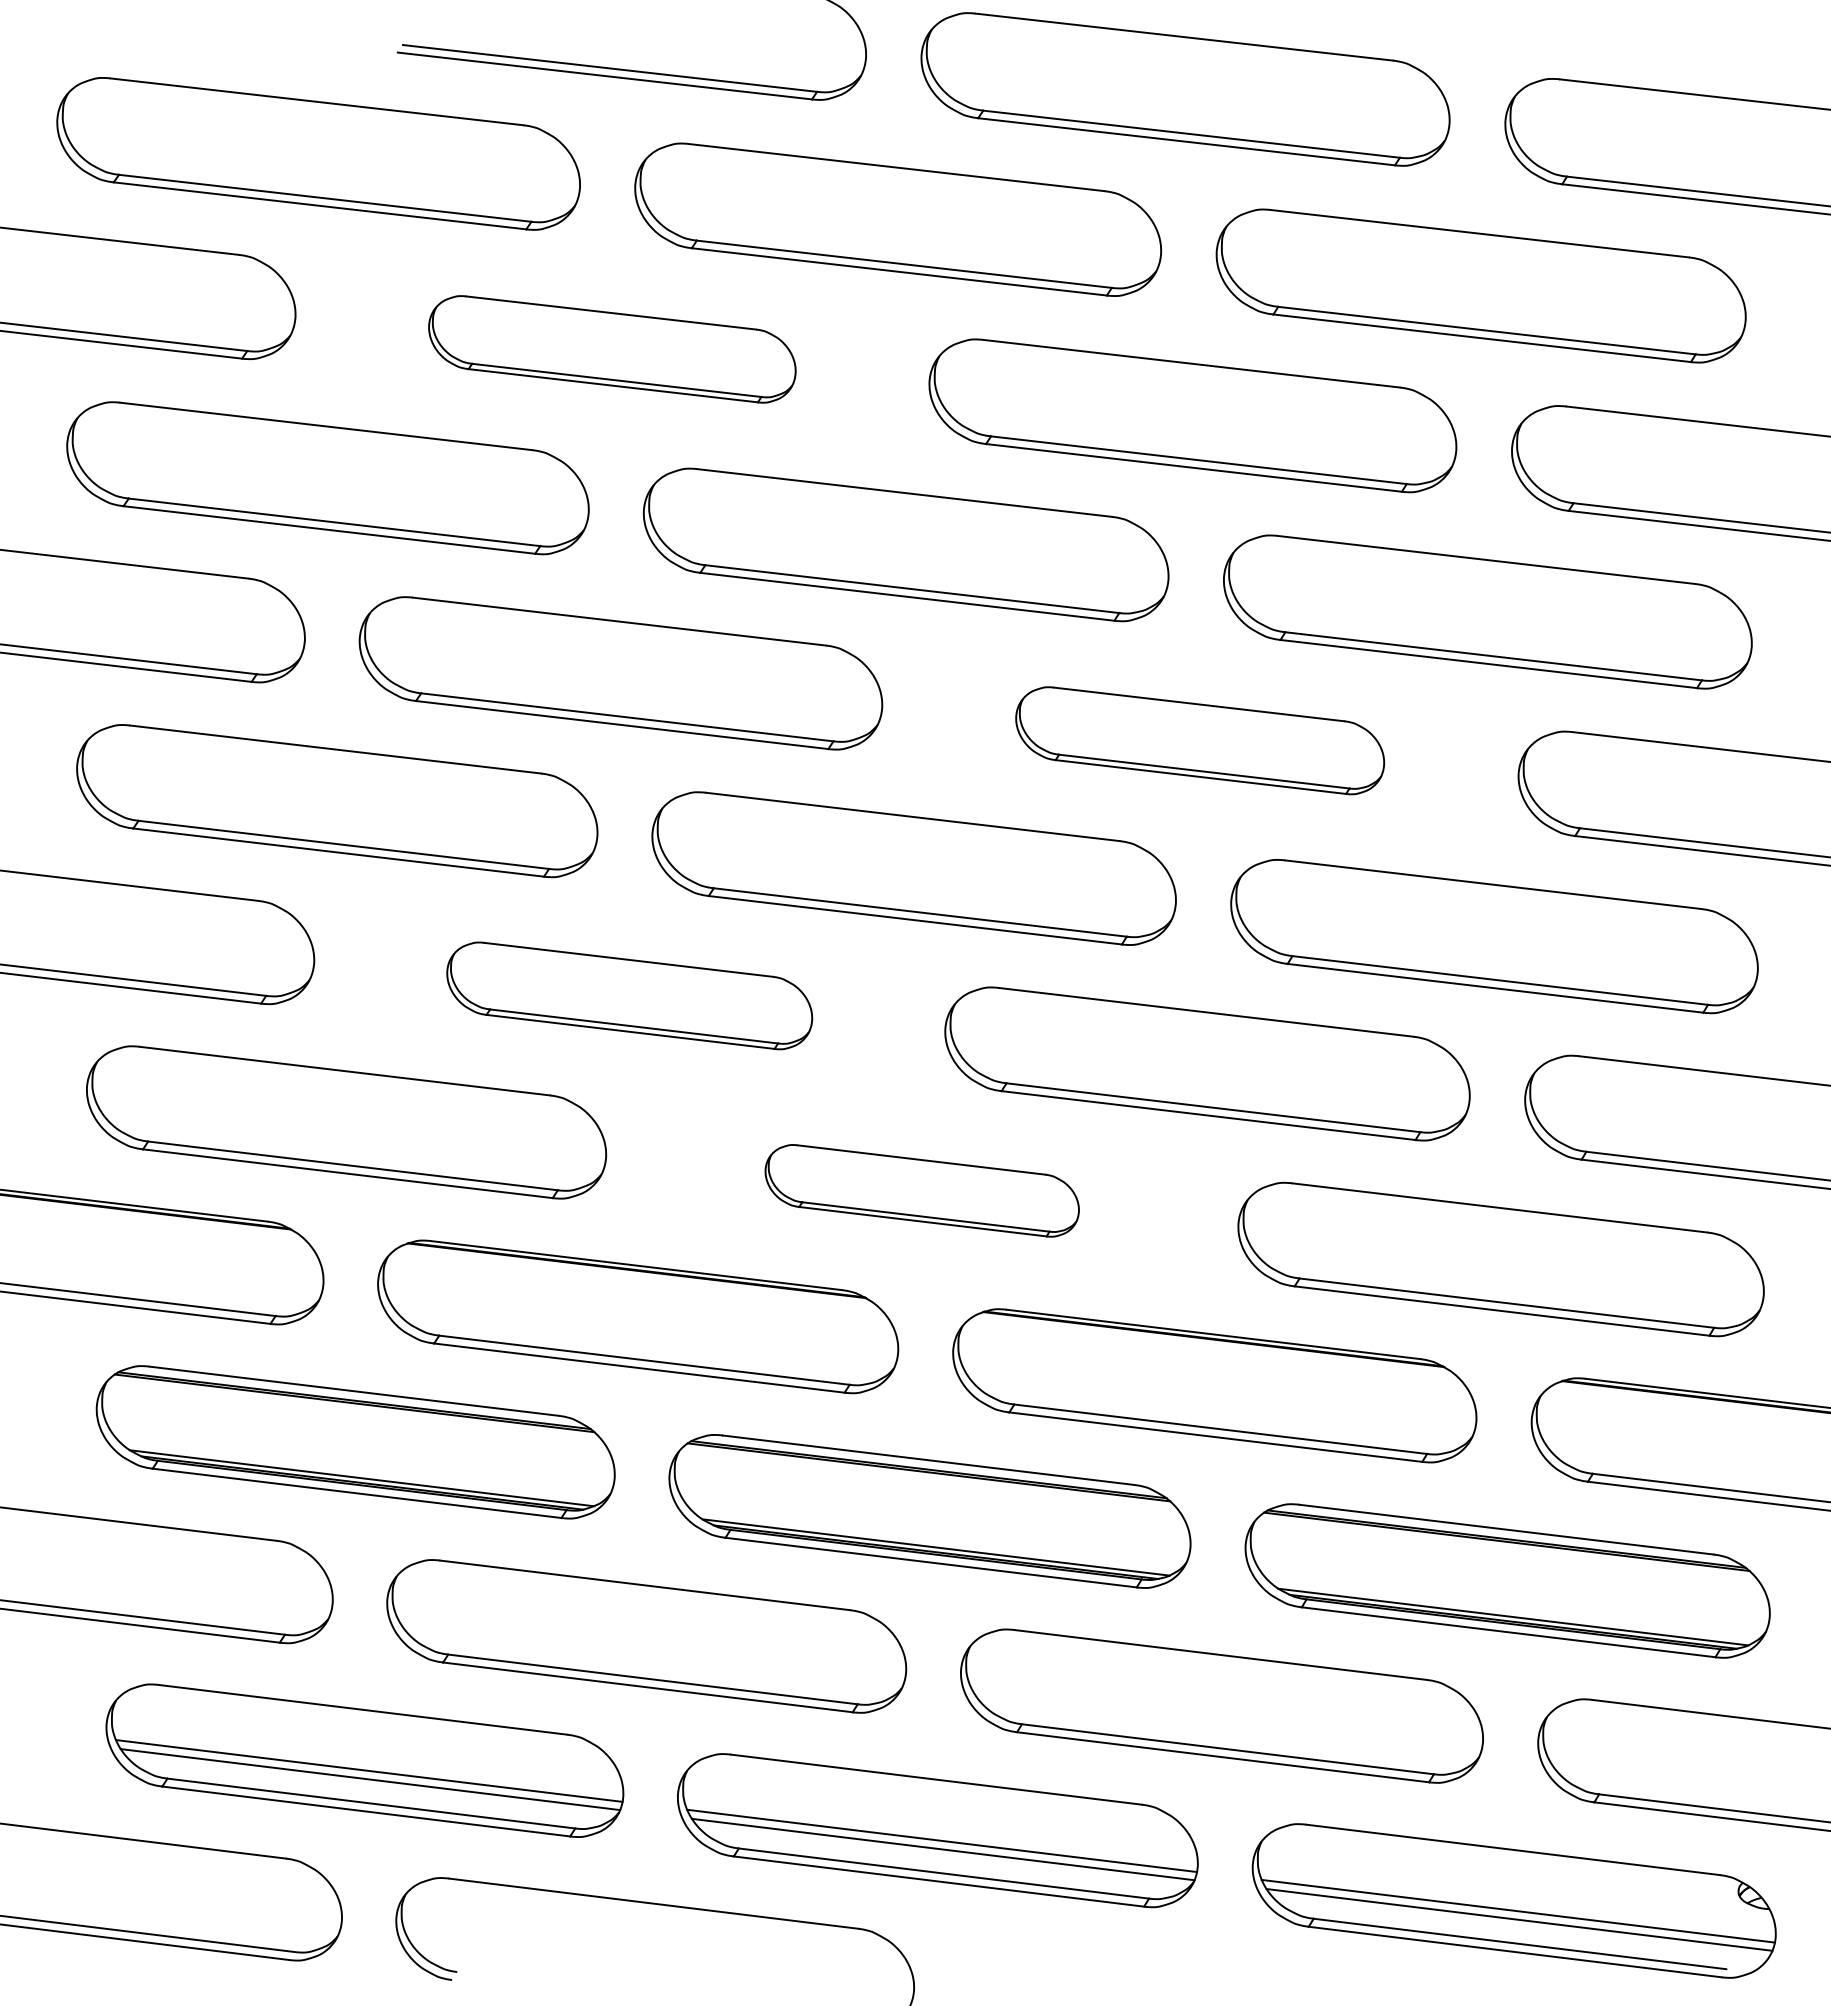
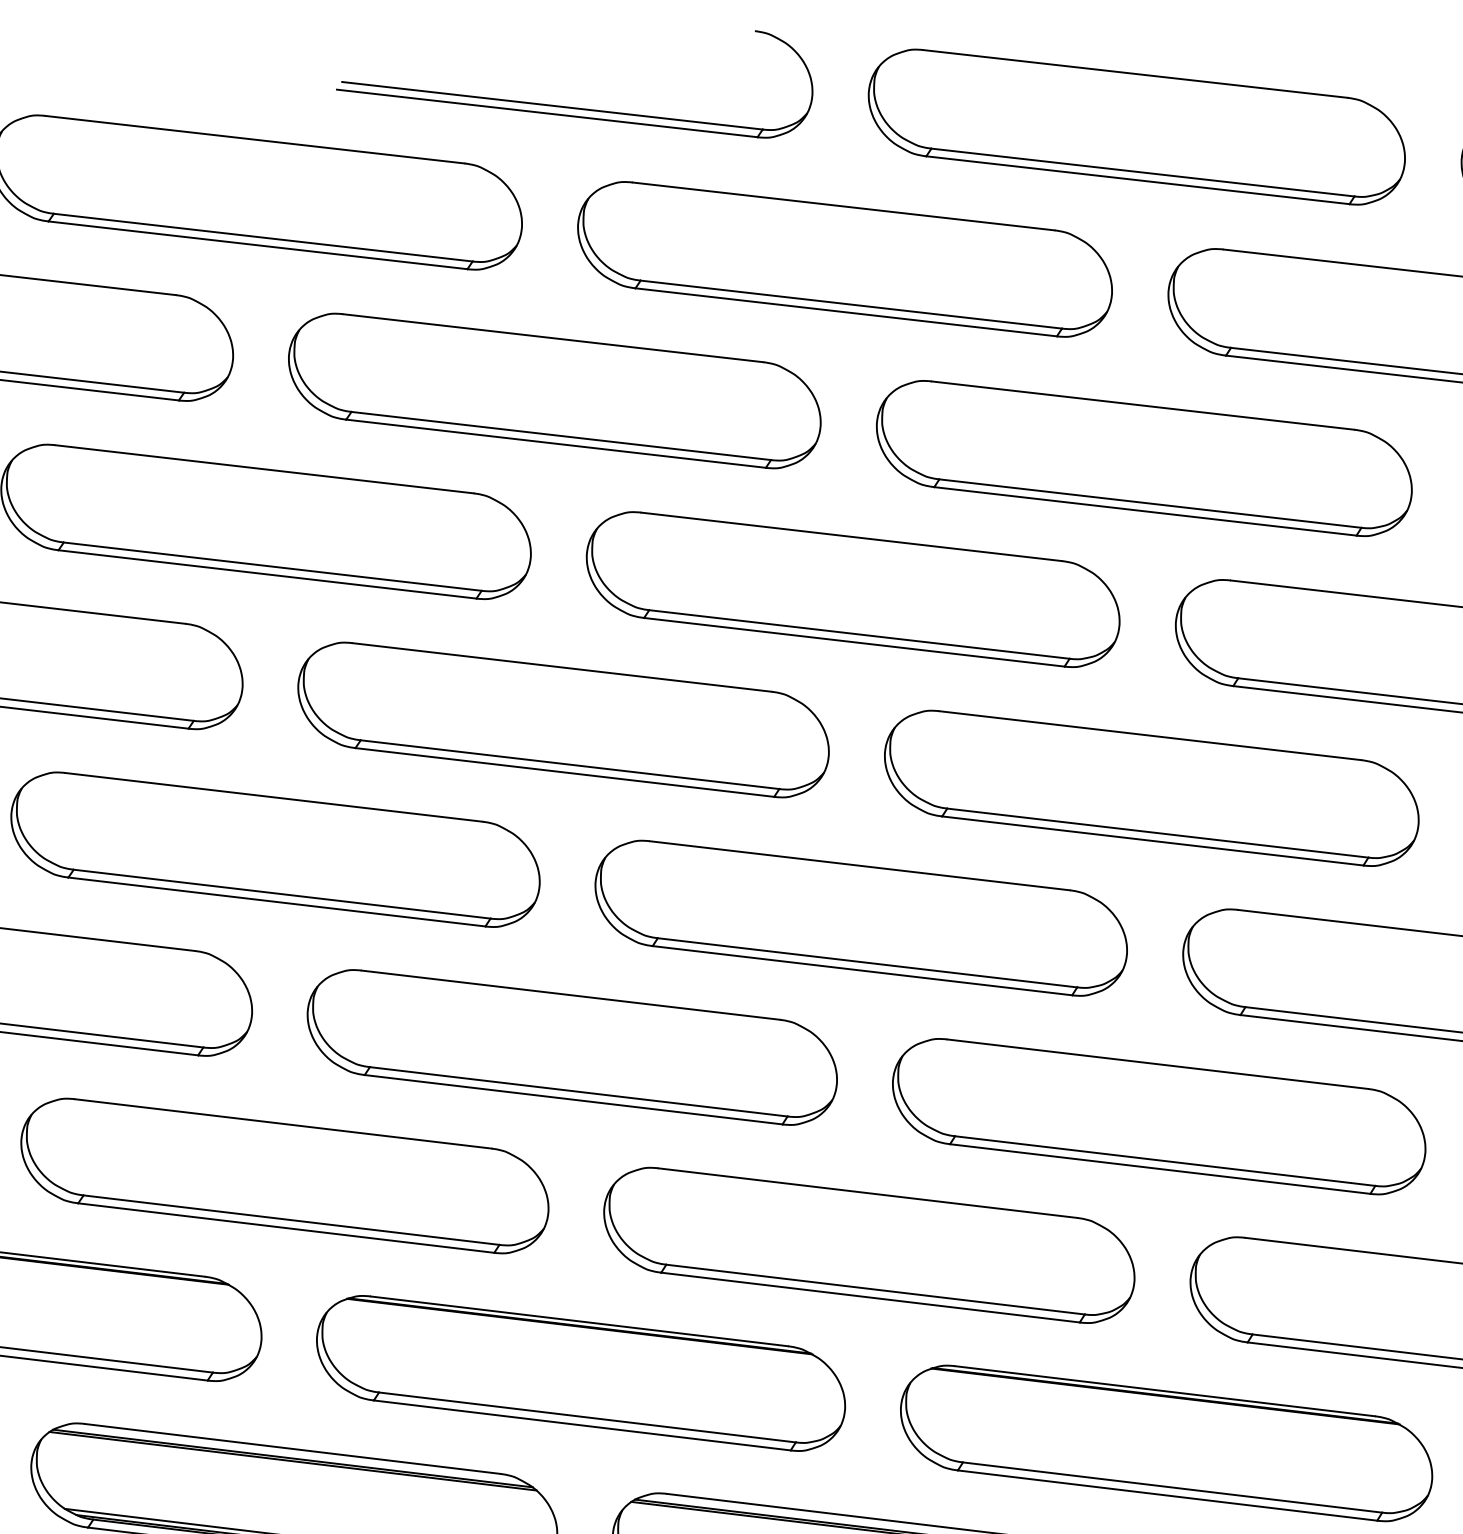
part: (612, 349) -> (554, 391), size x1.43
part: (1199, 740) -> (1151, 788), size x1.43
part: (629, 995) -> (572, 1047), size x1.43
part: (922, 1190) -> (869, 1245), size x1.67

